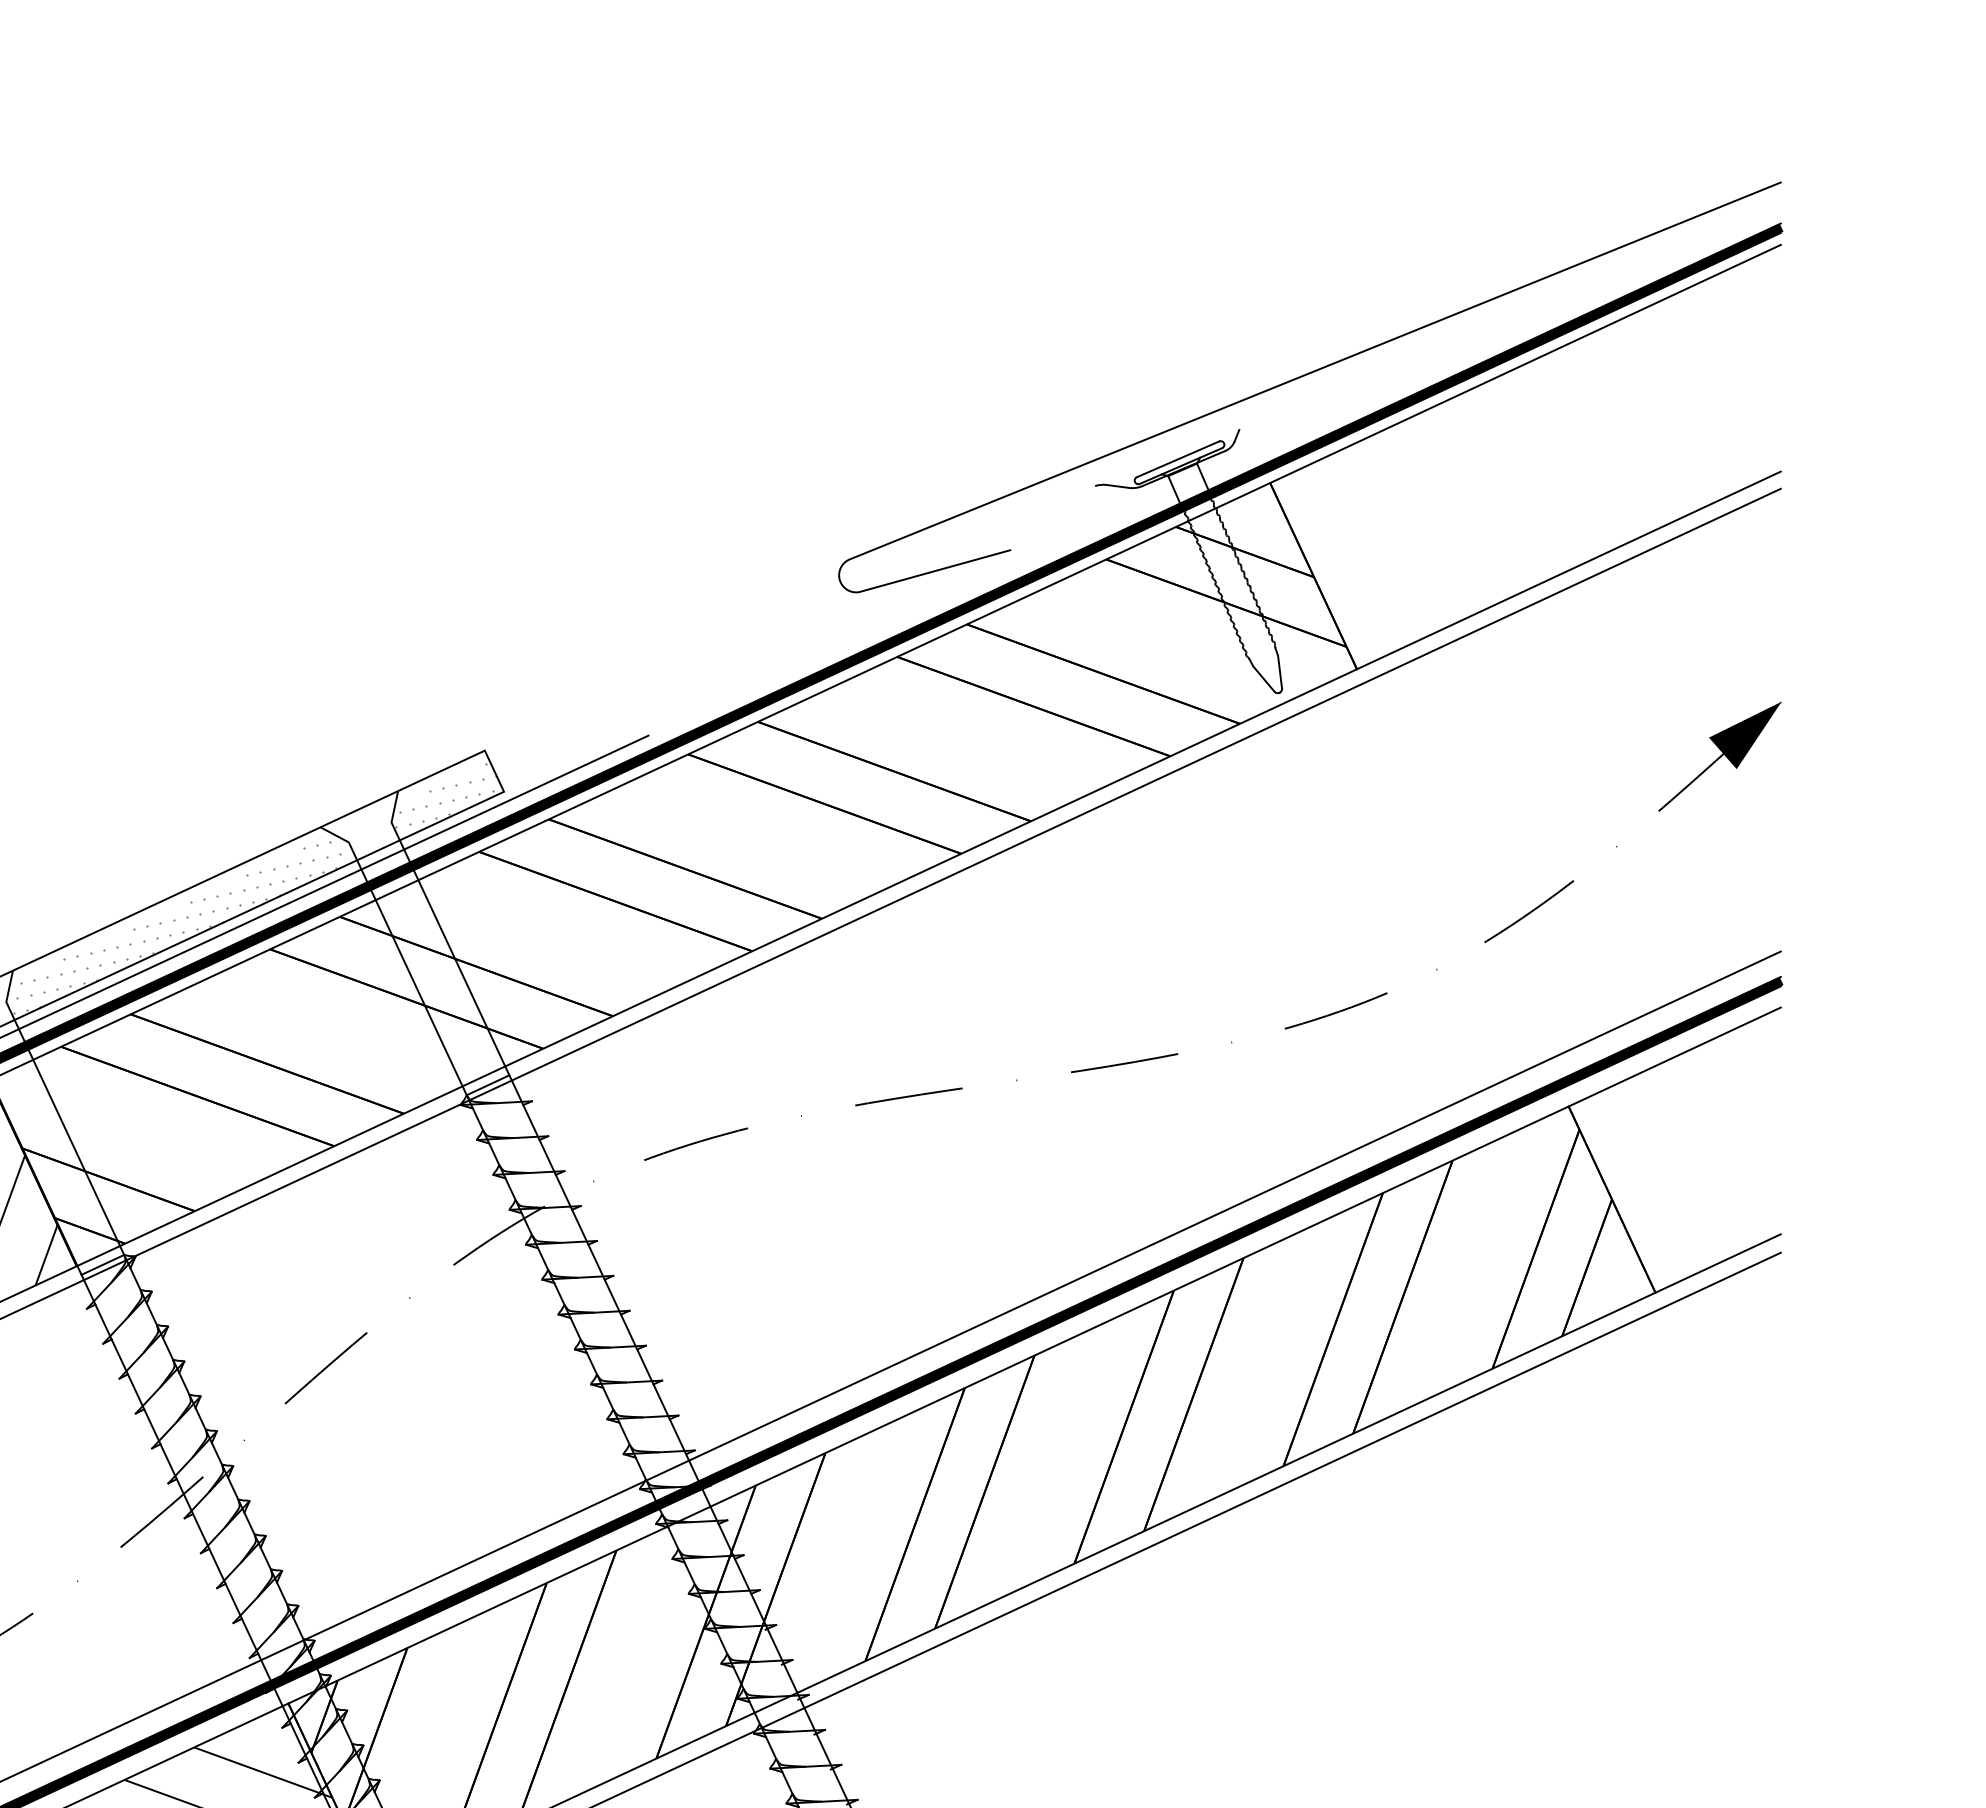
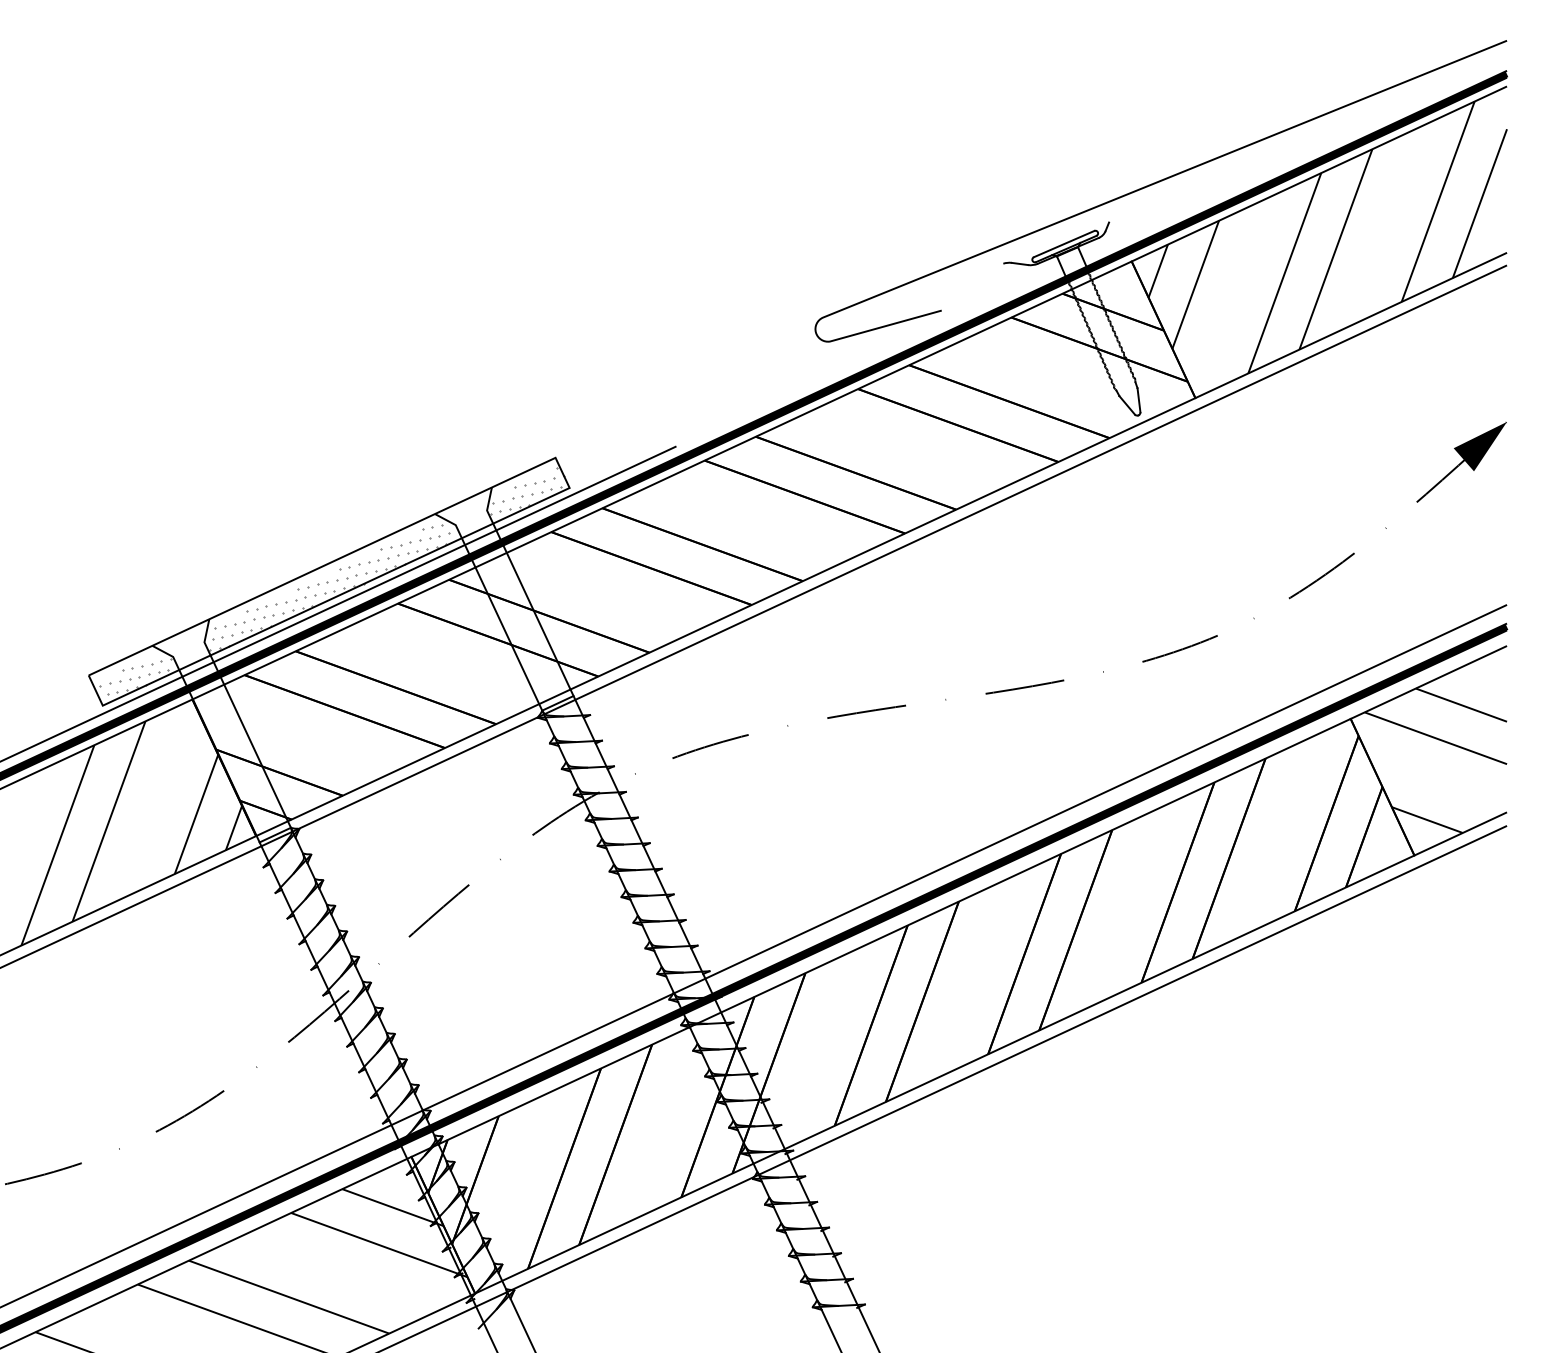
hatch: (1537, 450) -> (1327, 237), added
hatch: (1684, 1163) -> (1435, 760), added

